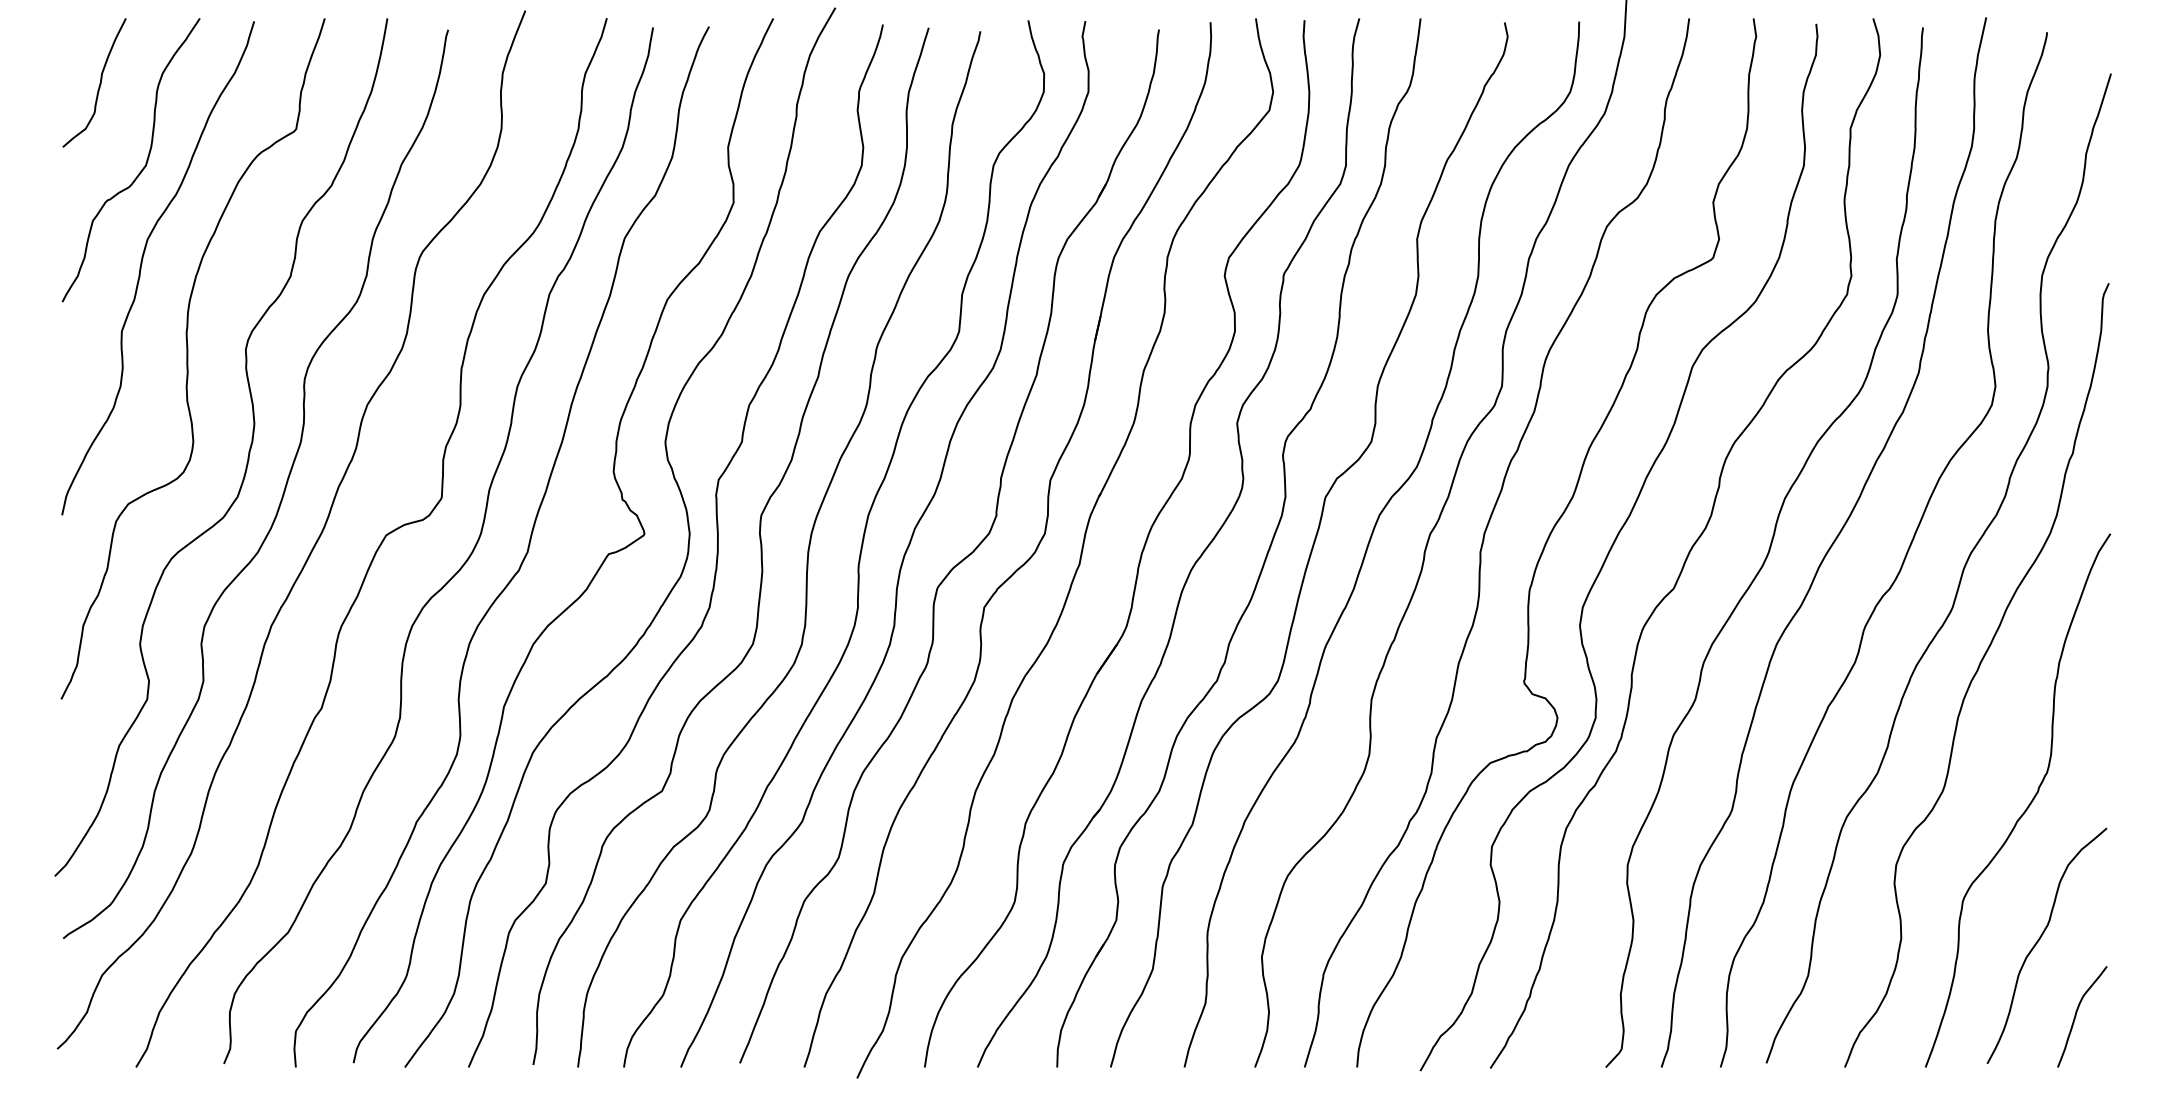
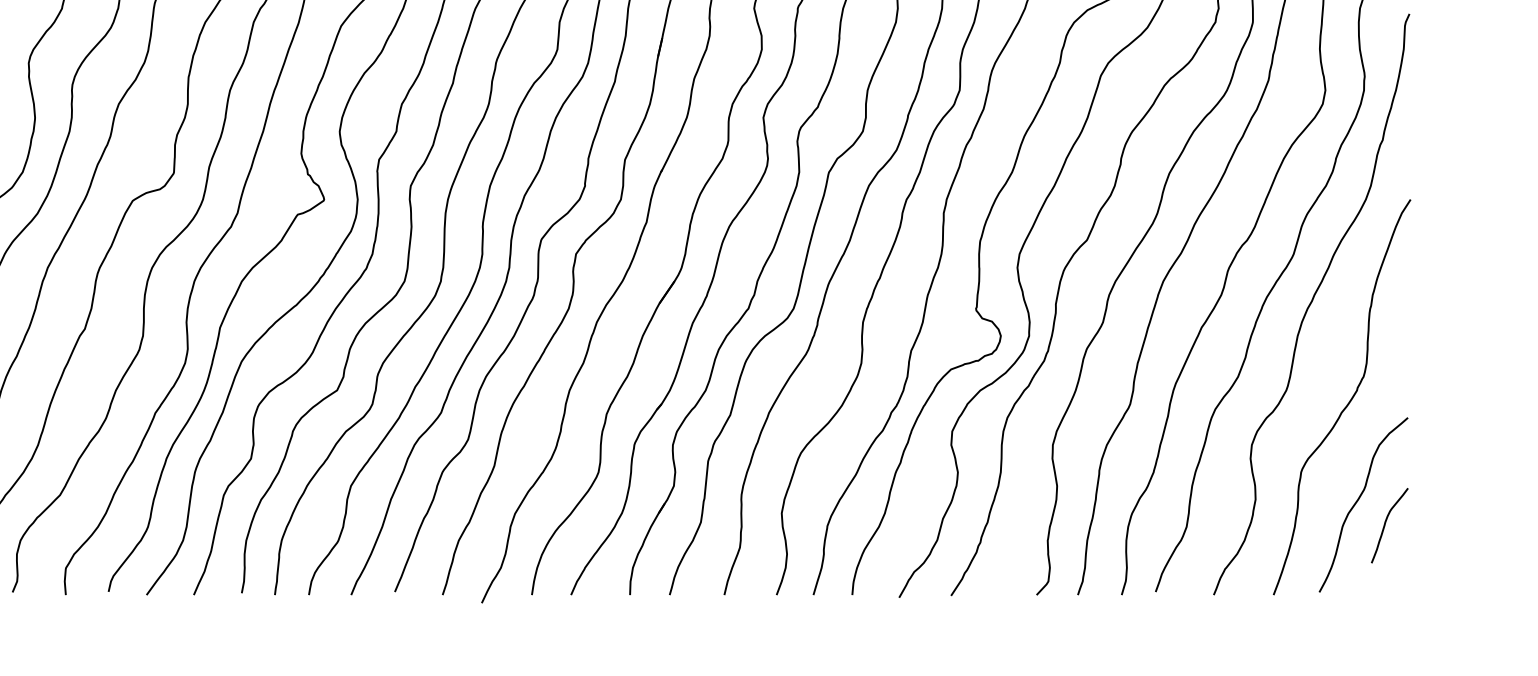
curve: (2076, 1016) -> (1385, 525), moved

